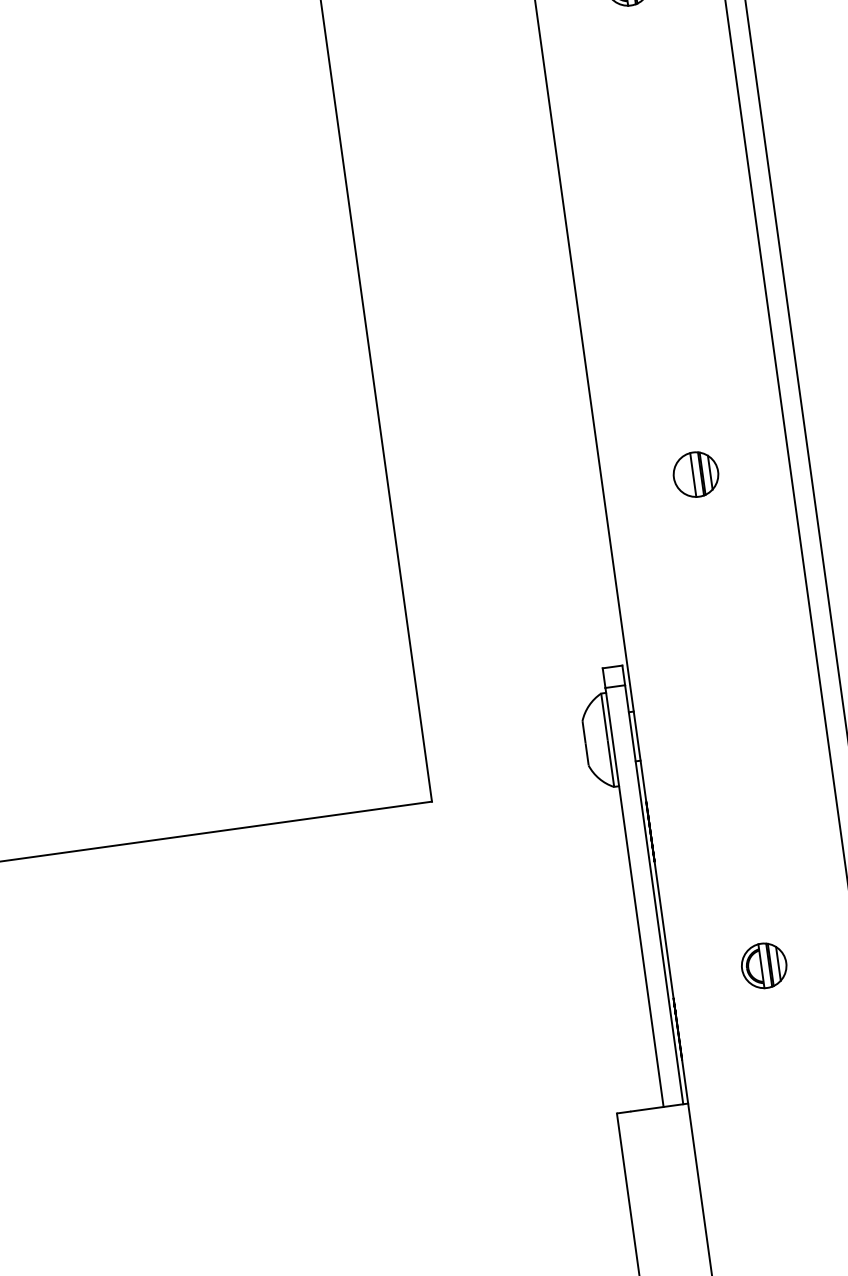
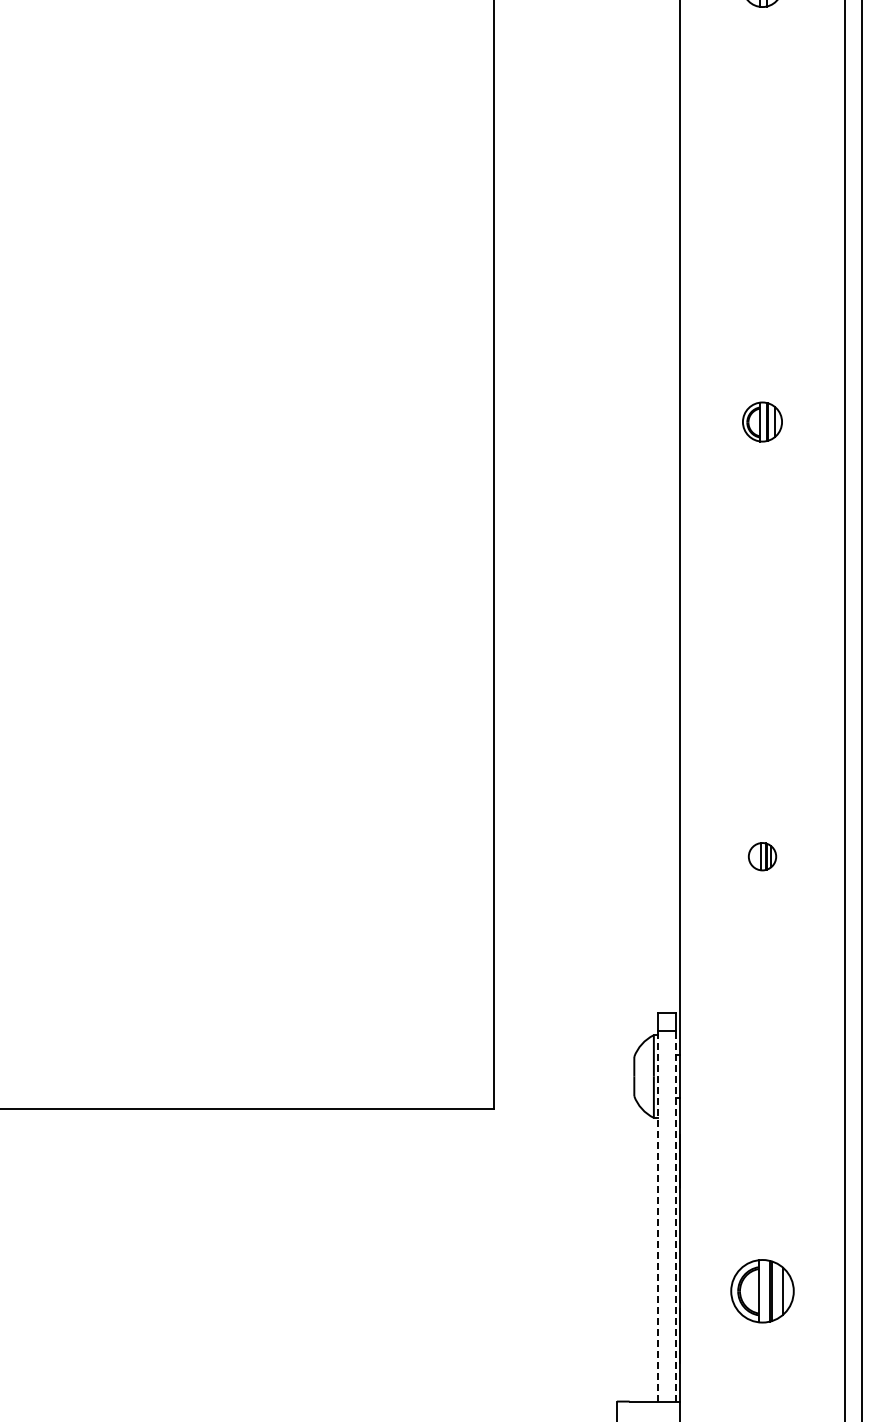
part: (695, 474) -> (762, 856), size x0.7
line: (653, 893) -> (675, 1215), solid -> dashed
line: (634, 896) -> (658, 1215), solid -> dashed
part: (764, 965) -> (762, 1290), size x1.6

